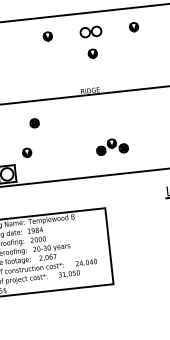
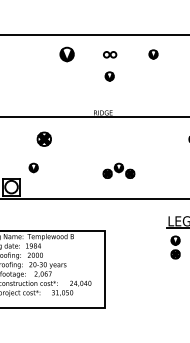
part: (90, 31) -> (109, 54), size x0.6
part: (47, 36) -> (66, 54), size x1.6
part: (34, 123) -> (44, 139), size x1.6

